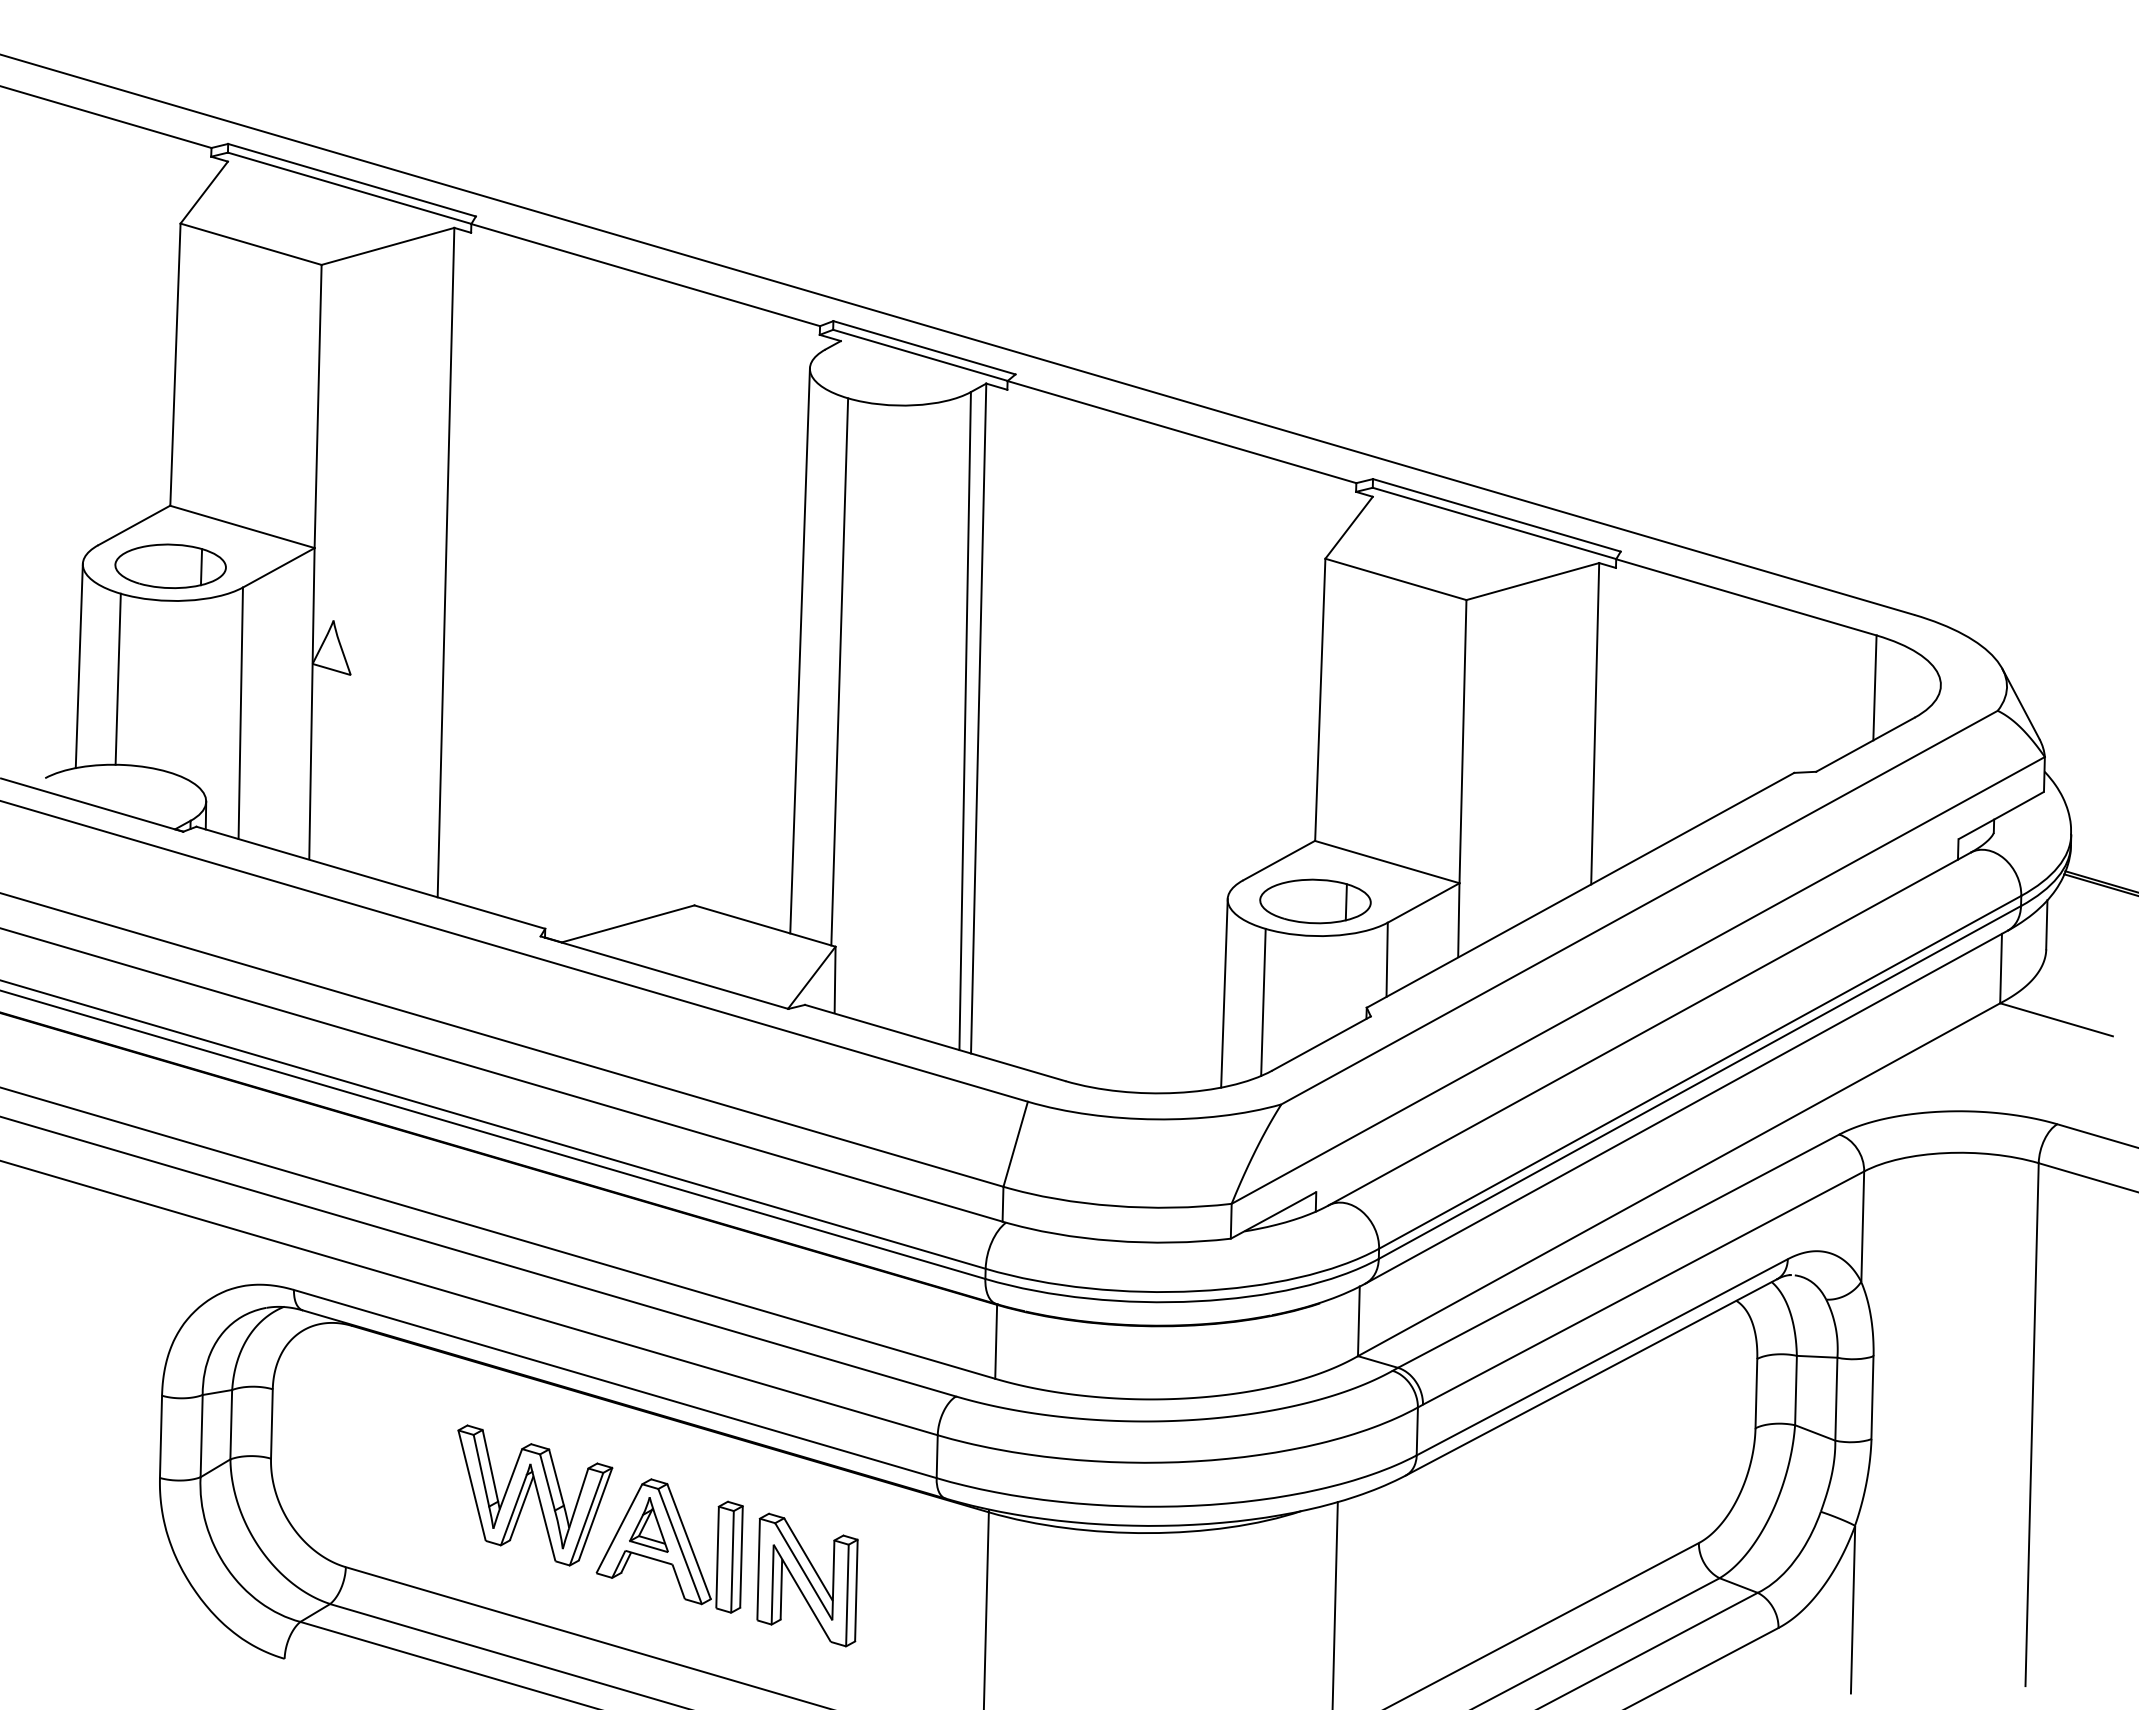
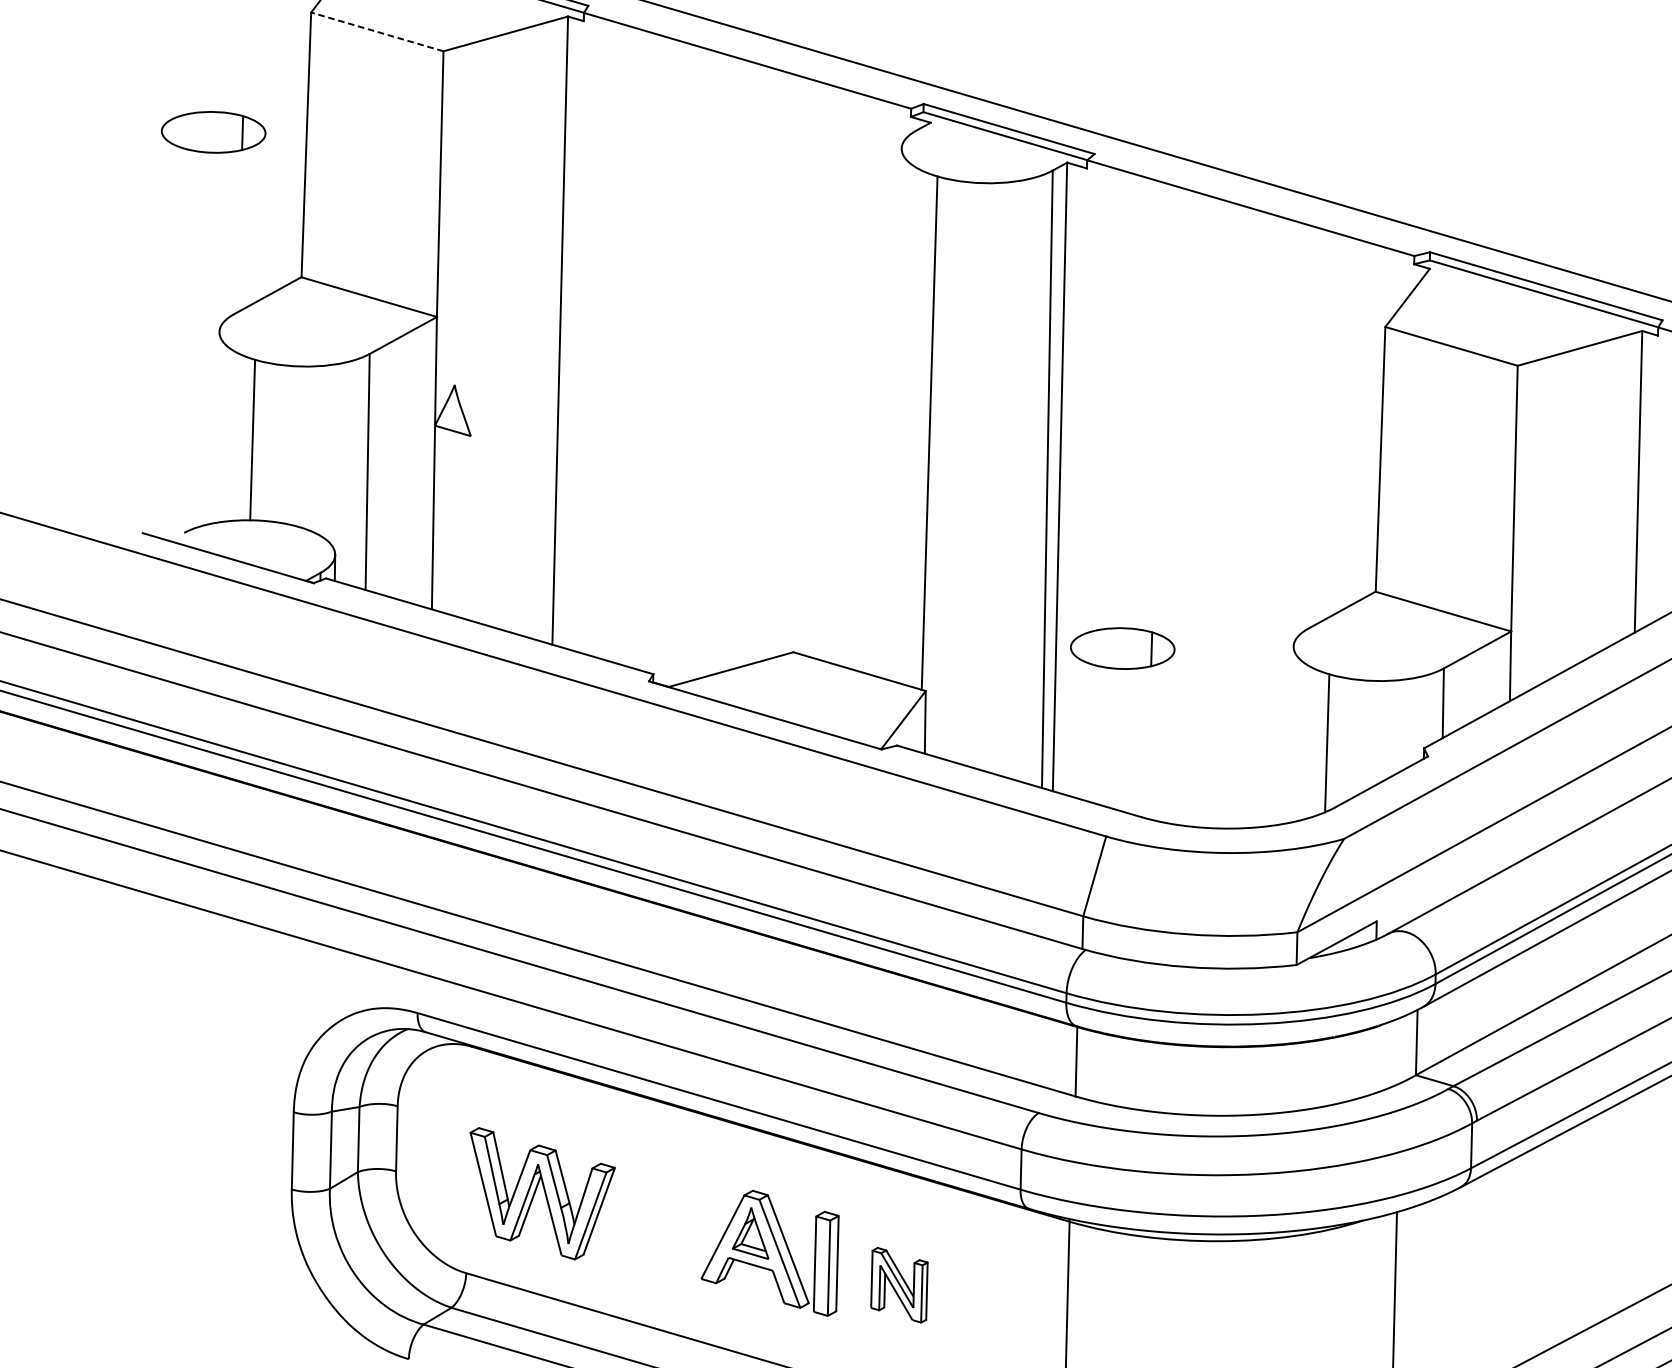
line: (250, 244) -> (376, 32), solid -> dashed
part: (170, 565) -> (213, 131), moved
line: (799, 650) -> (891, 413), removed
line: (78, 666) -> (215, 428), removed
part: (1315, 901) -> (1122, 648), moved
line: (1224, 993) -> (1290, 734), removed
part: (535, 1495) -> (542, 1193), moved
part: (807, 1579) -> (899, 1284), size x0.6

